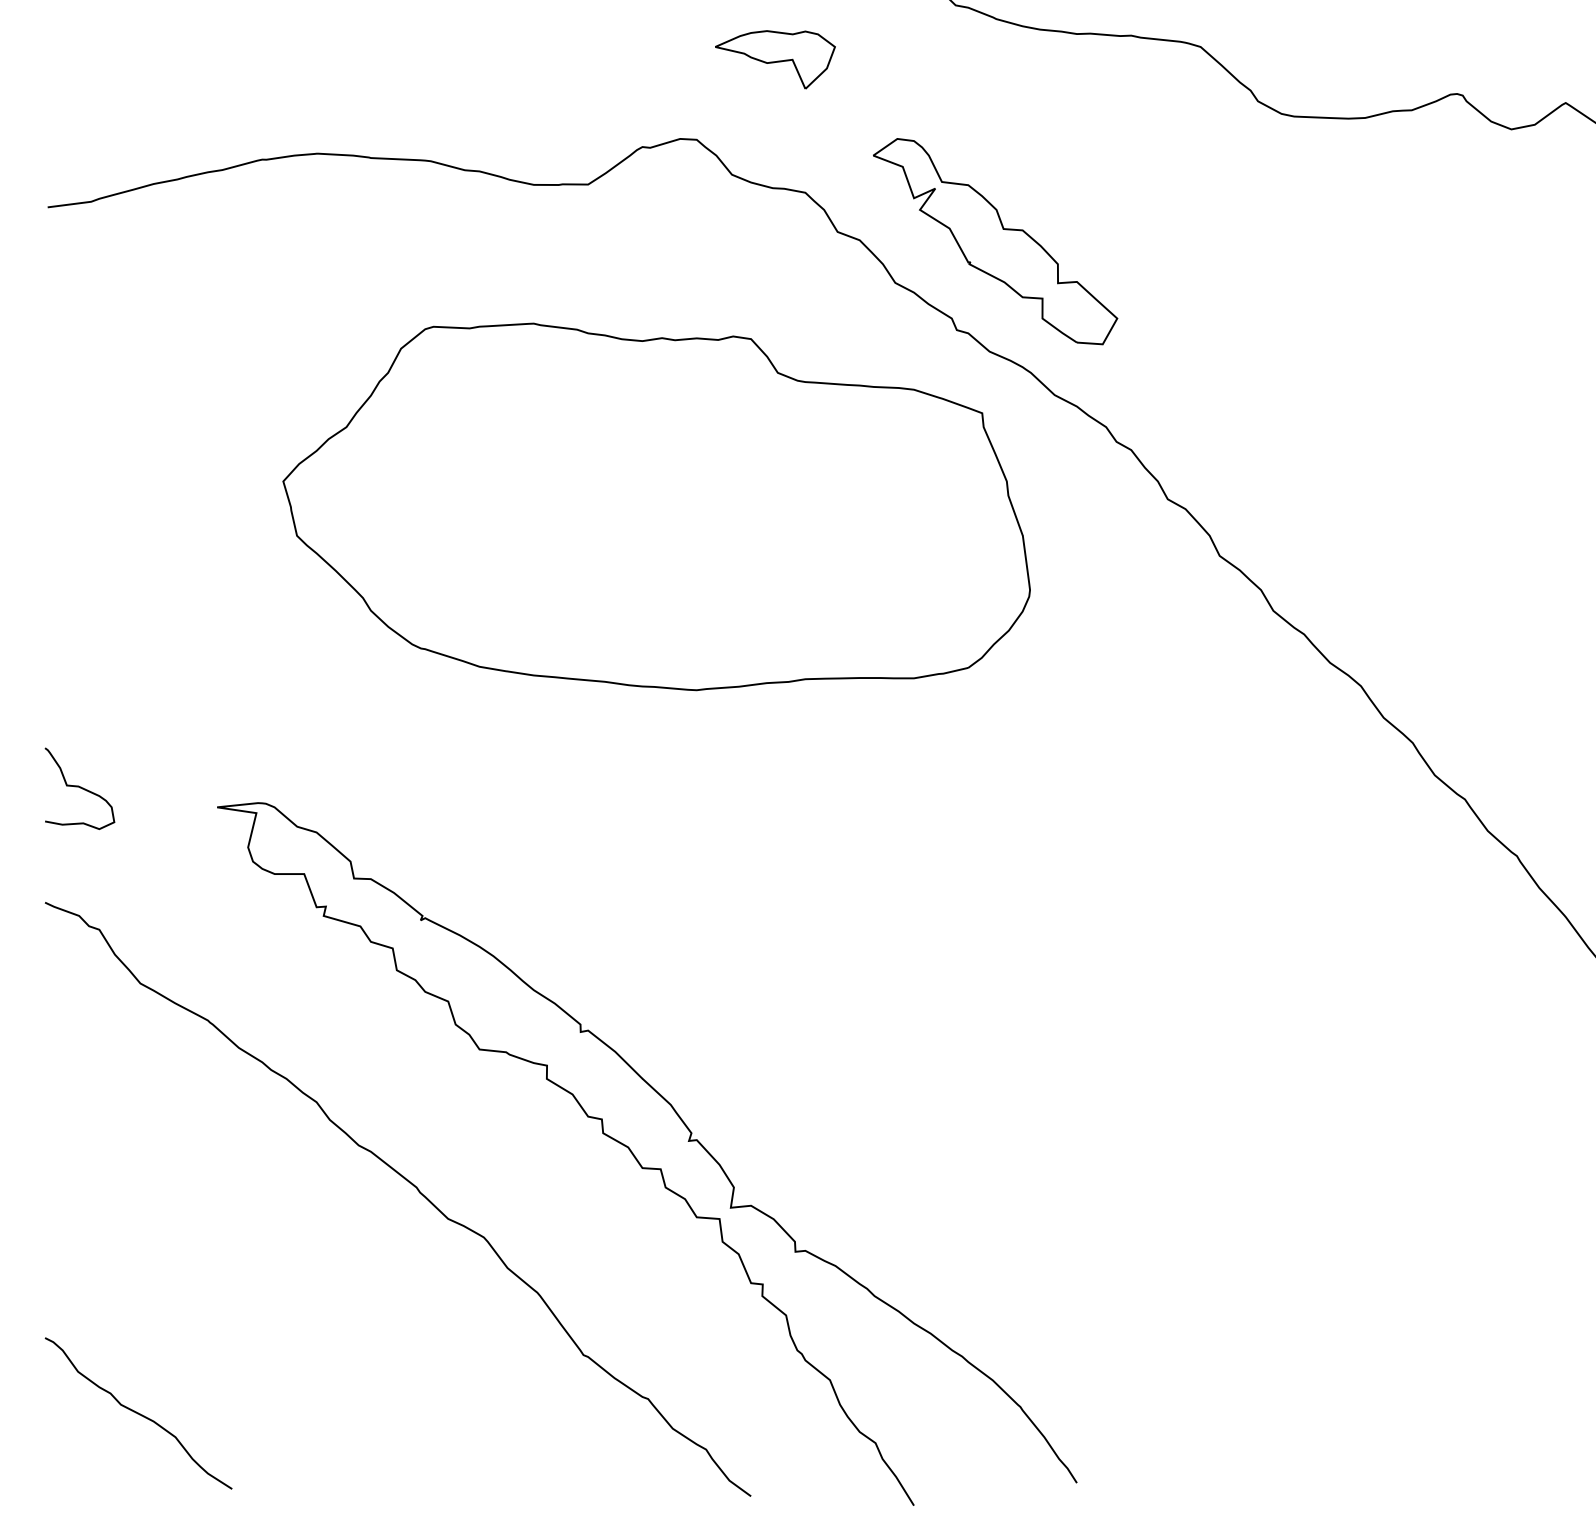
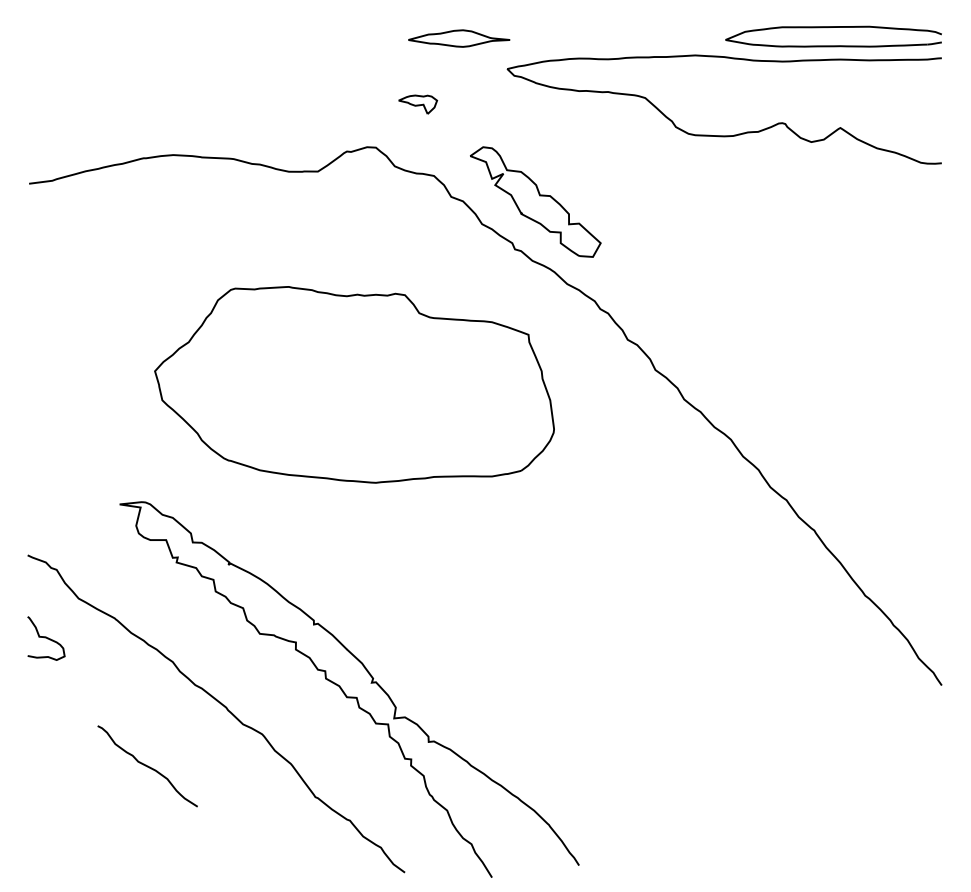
part: (774, 59) -> (417, 104), size x0.6
part: (656, 506) -> (354, 384), moved
curve: (80, 788) -> (46, 638), moved
curve: (138, 1413) -> (147, 766), moved

